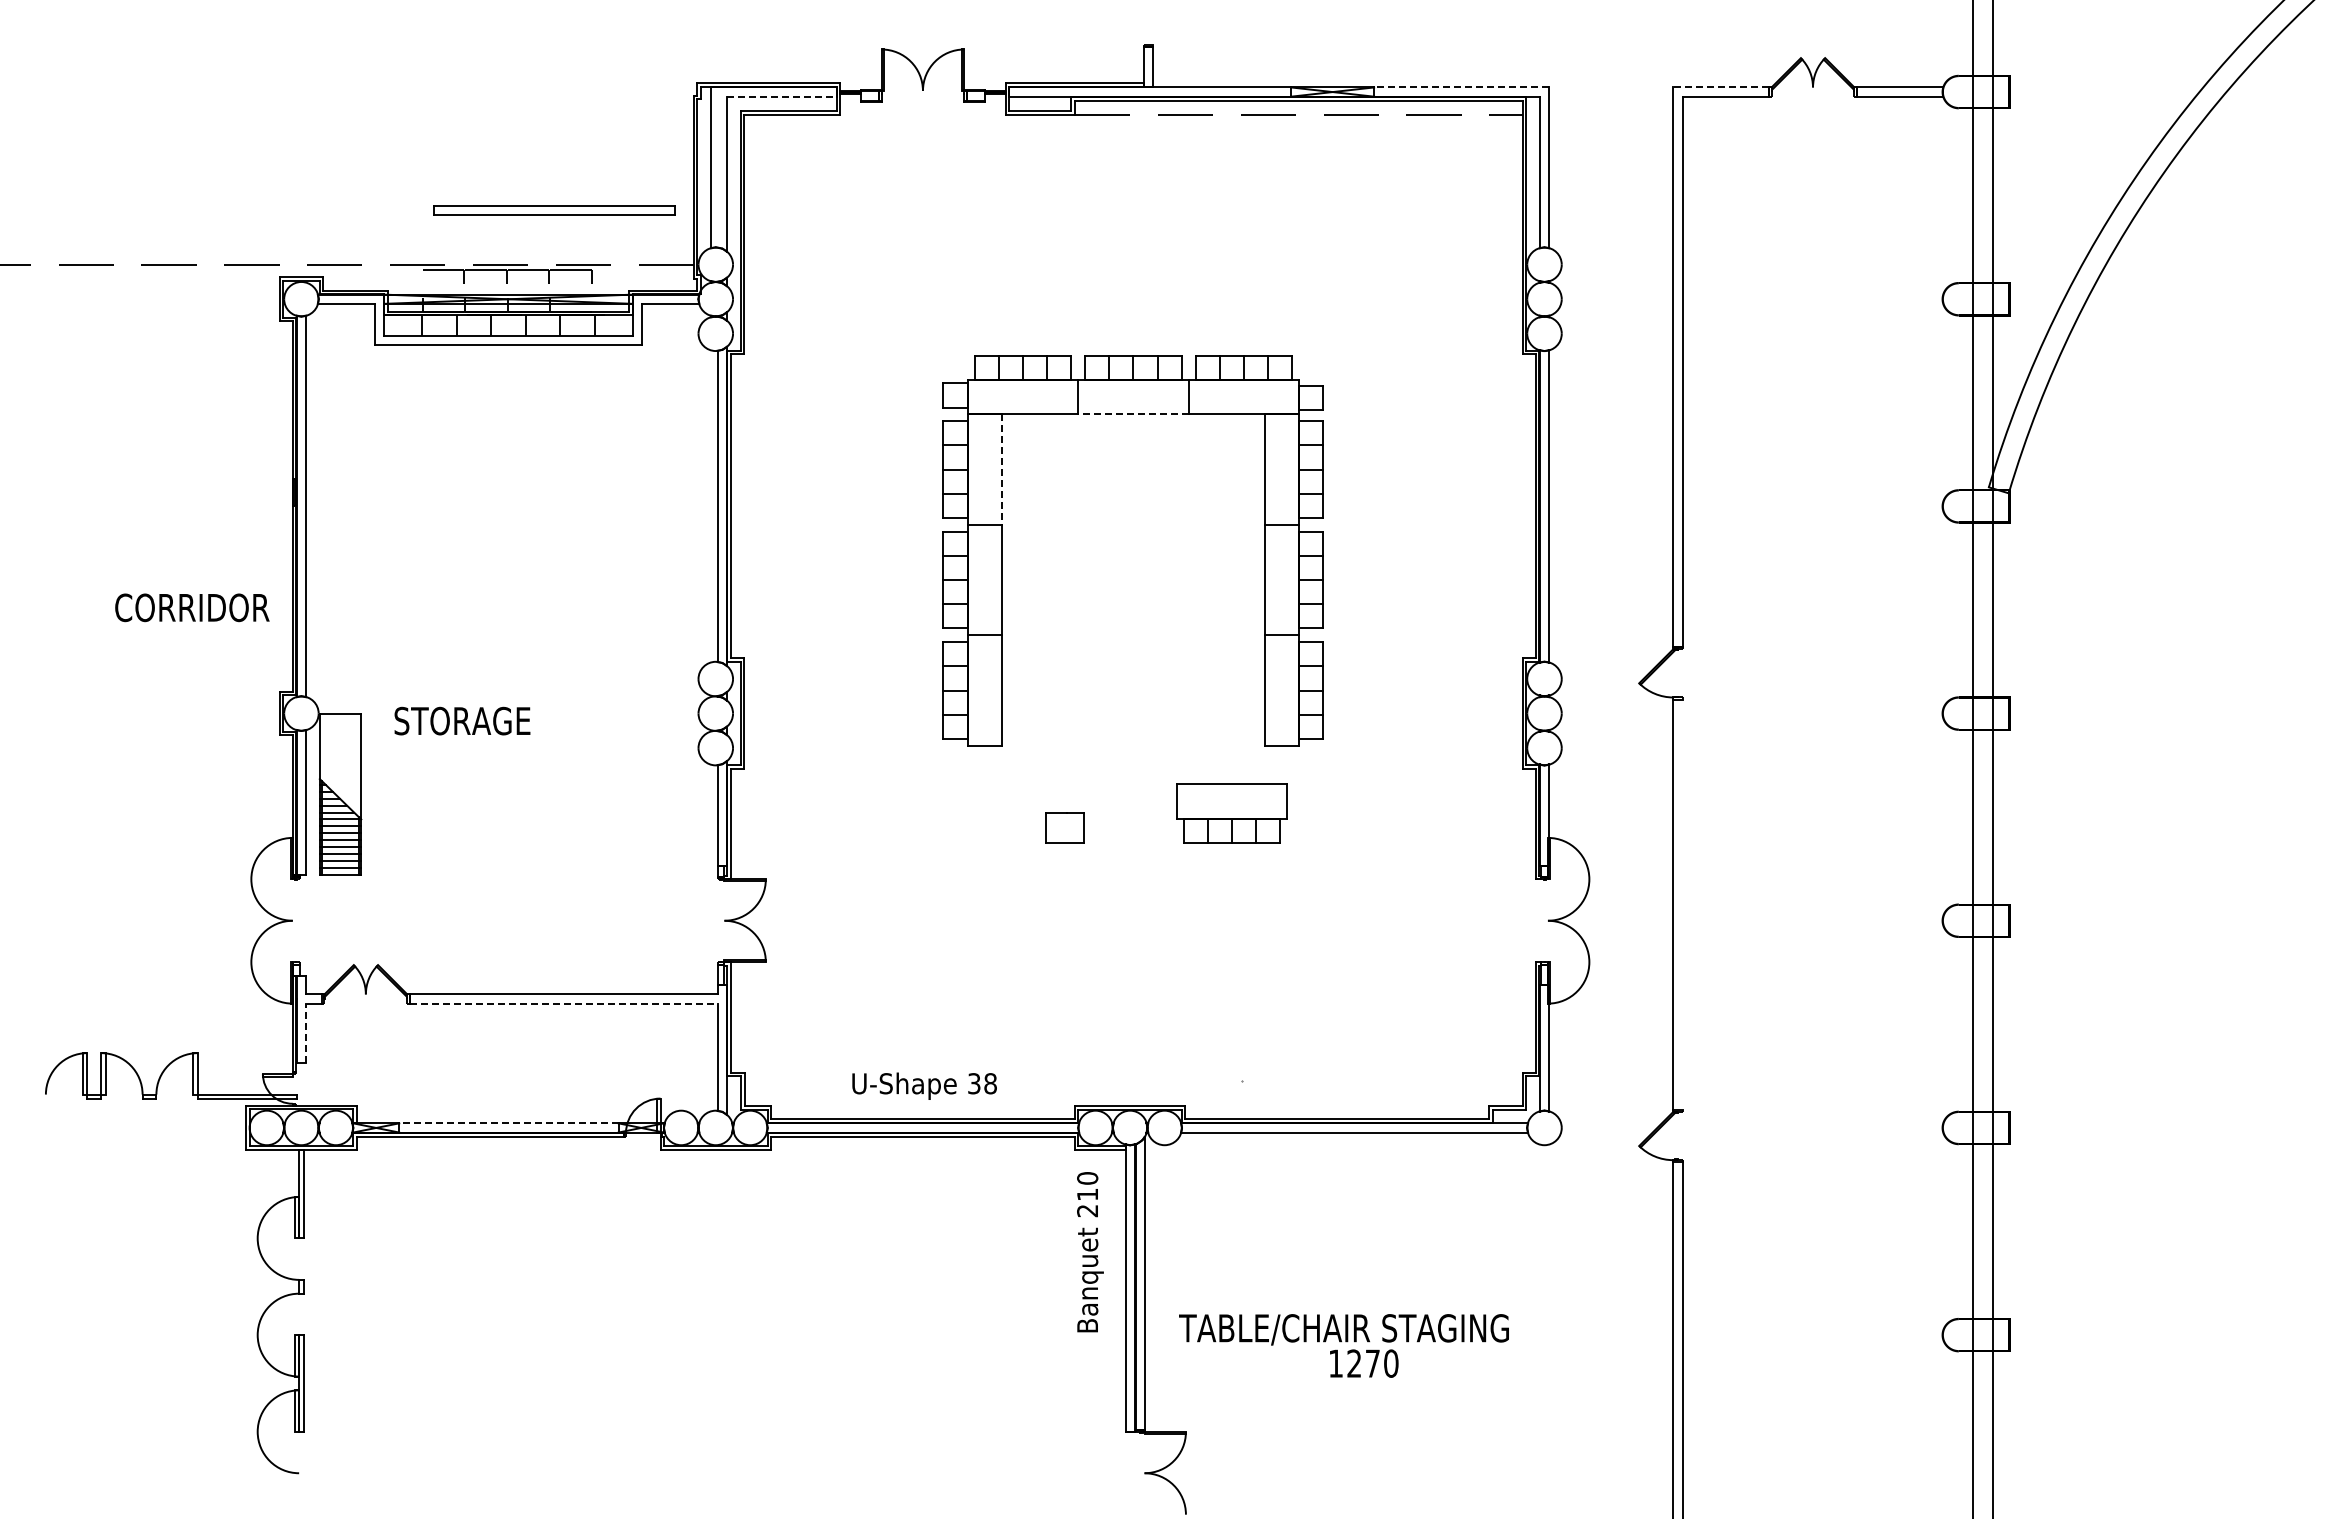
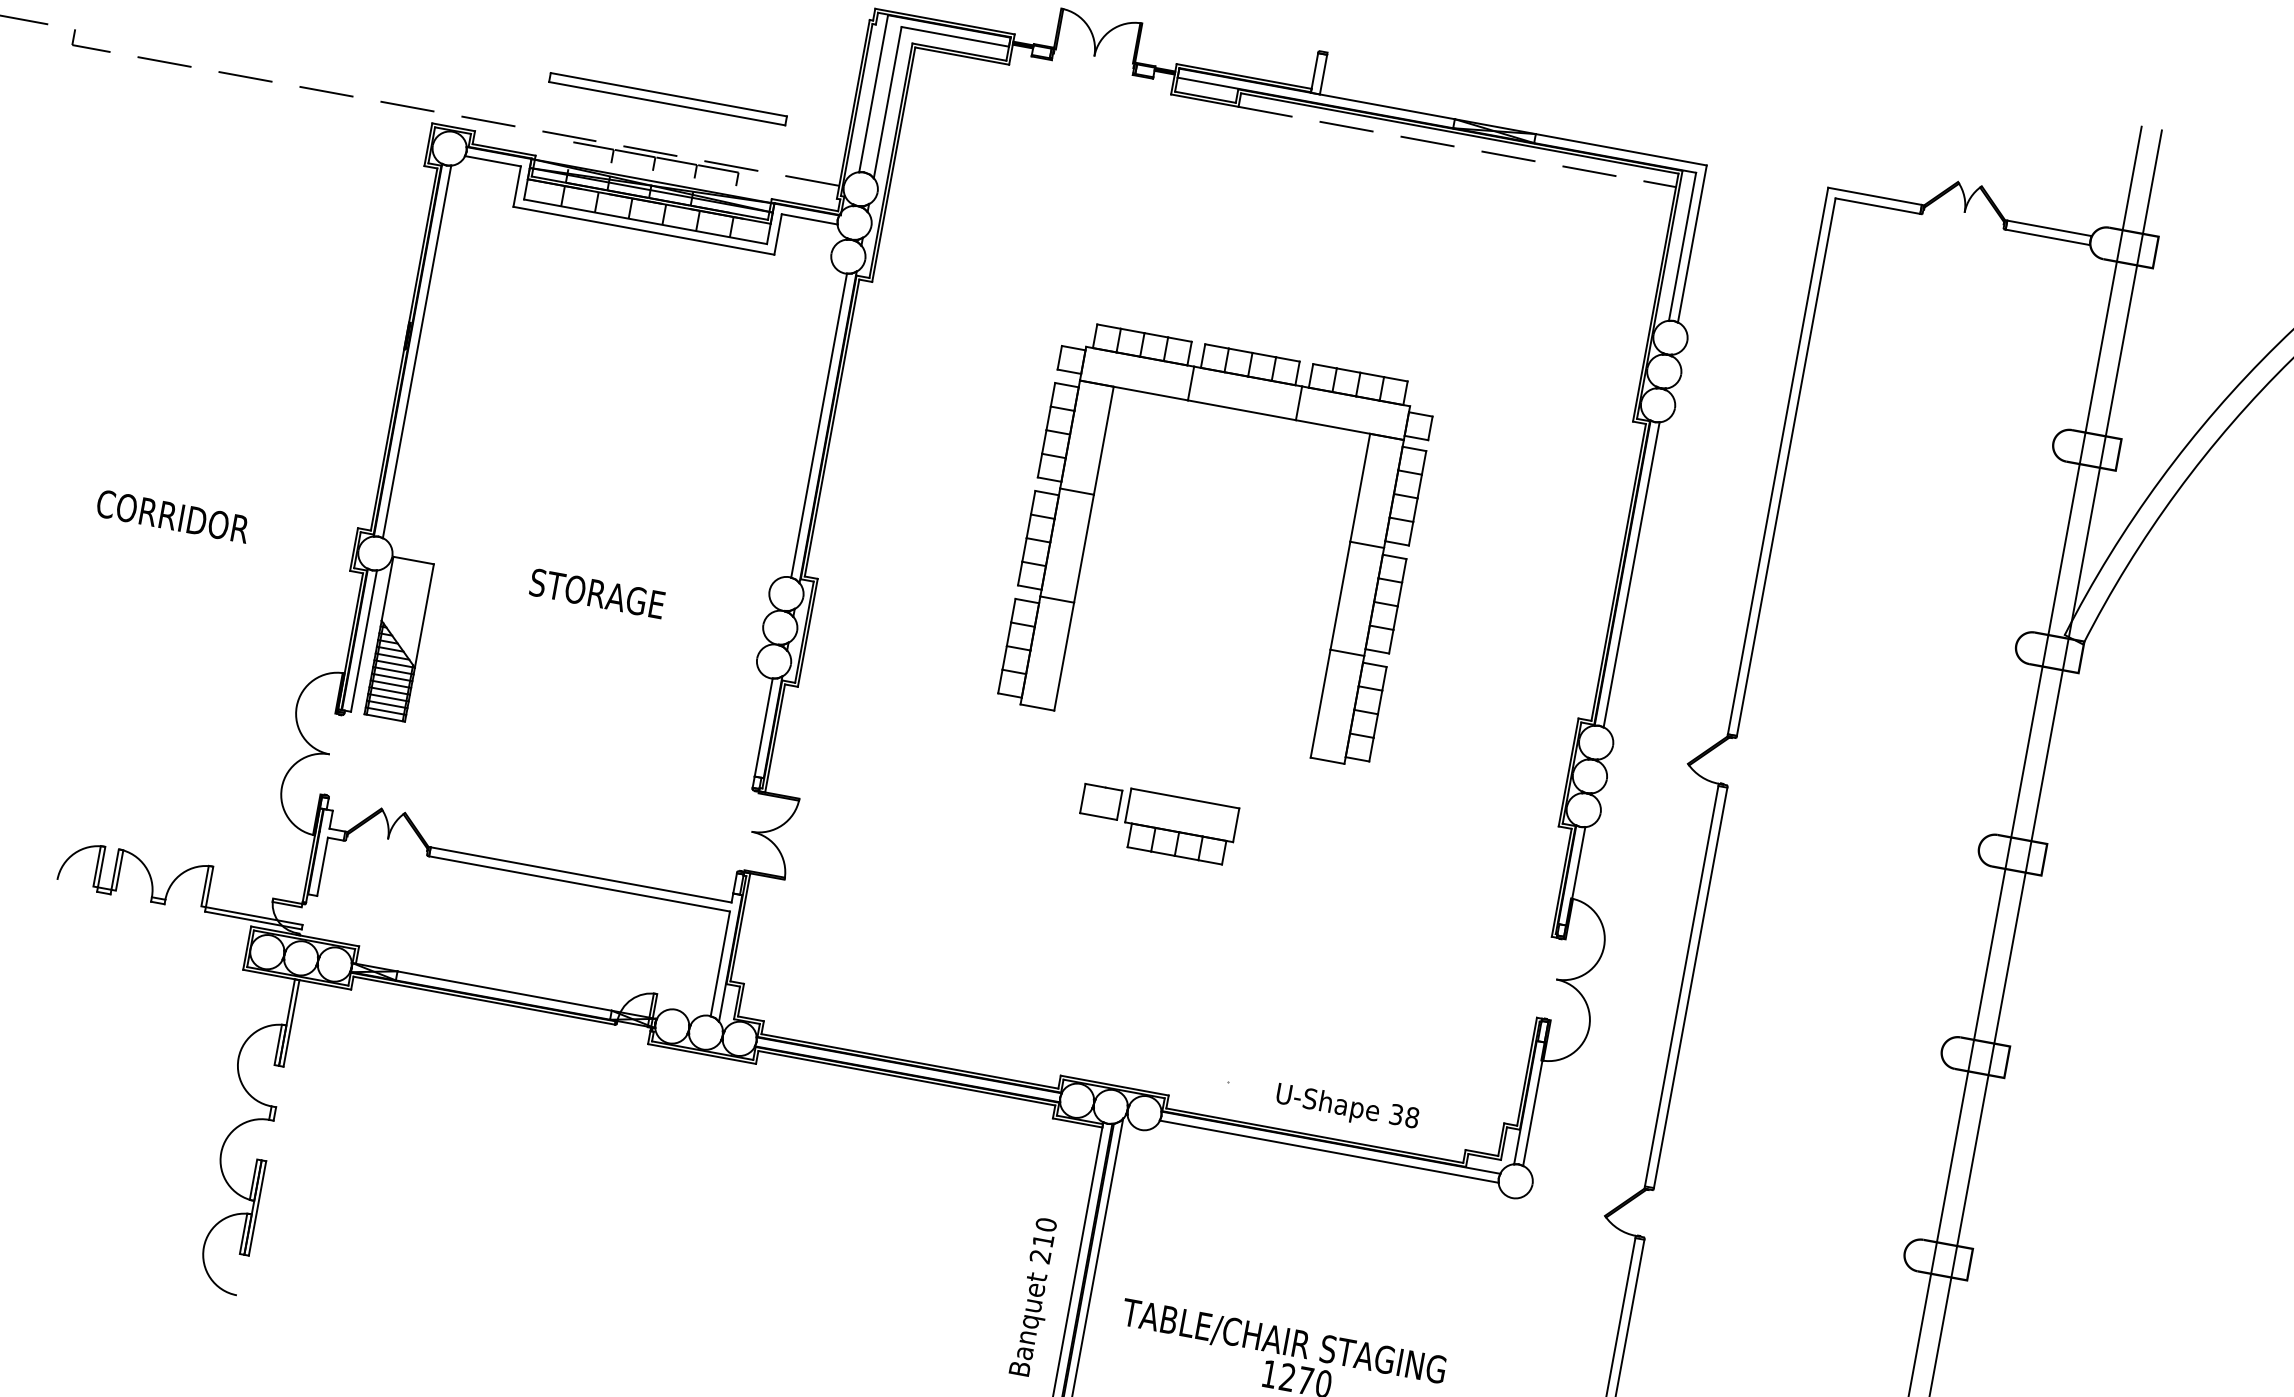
line: (1461, 87) -> (1621, 149), dashed -> solid
line: (1721, 87) -> (1875, 196), dashed -> solid
line: (781, 96) -> (955, 36), dashed -> solid
part: (554, 210) -> (667, 99), moved
line: (1132, 414) -> (1241, 410), dashed -> solid
line: (1002, 470) -> (1104, 441), dashed -> solid
text: (192, 607) -> (173, 516), moved
text: (462, 720) -> (597, 593), moved
part: (1231, 813) -> (1179, 827), moved
line: (1682, 904) -> (1690, 987), added
line: (563, 1003) -> (579, 883), dashed -> solid
line: (306, 1033) -> (323, 866), dashed -> solid
text: (924, 1085) -> (1347, 1107), moved
line: (508, 1123) -> (504, 991), dashed -> solid
text: (1090, 1252) -> (1035, 1297), moved

